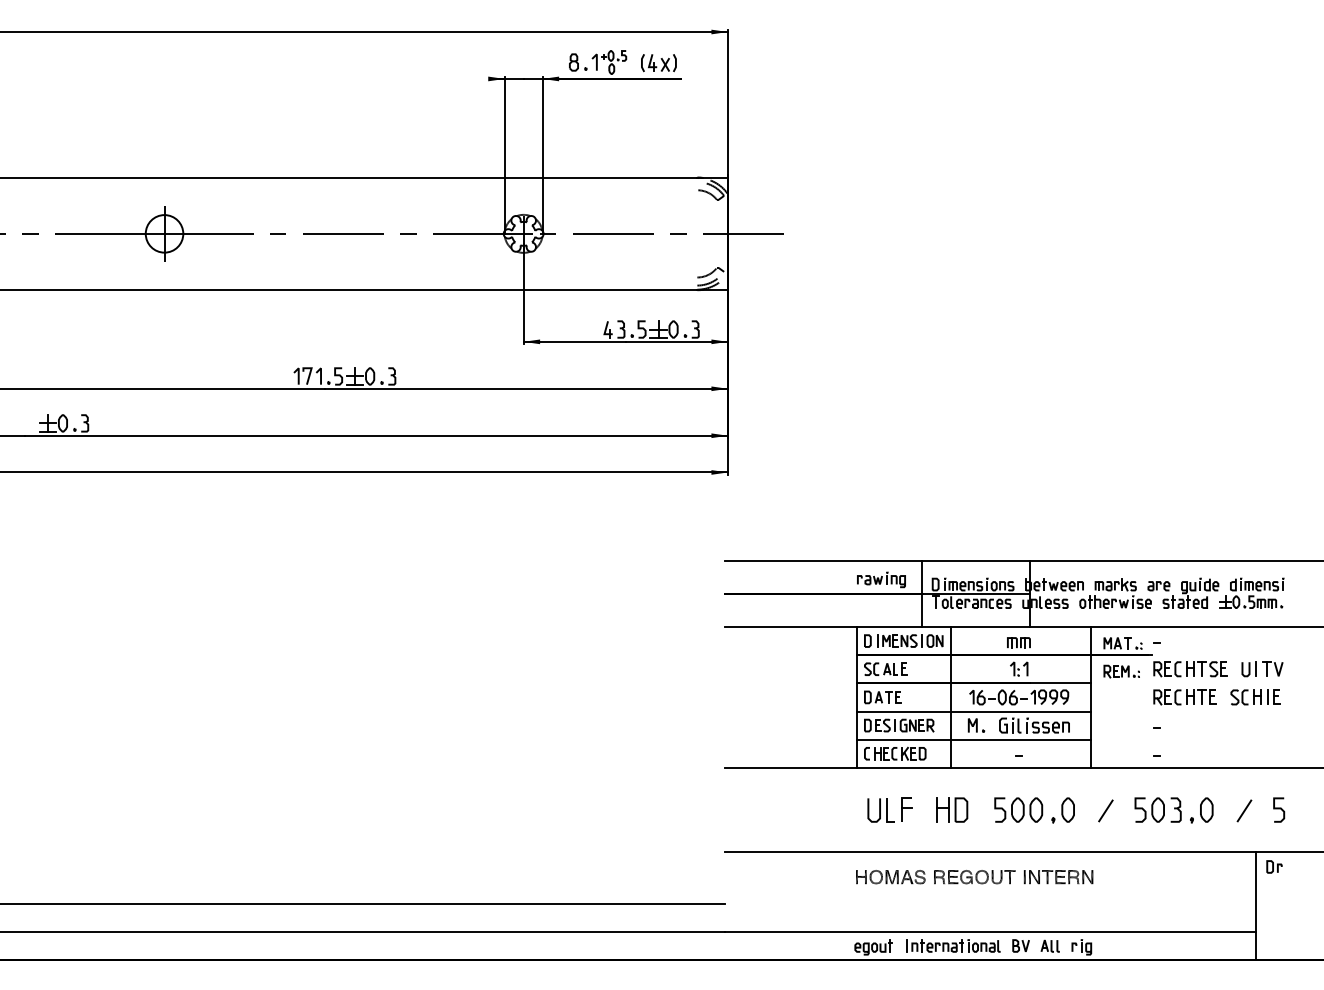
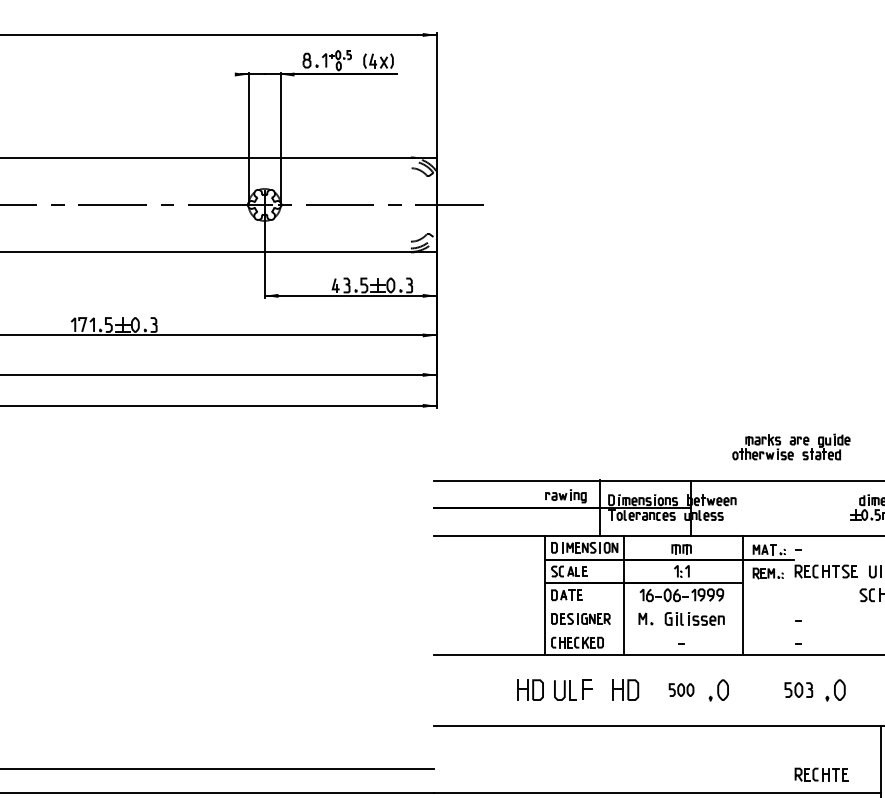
part: (1149, 592) -> (791, 446), moved
part: (1184, 697) -> (821, 774), moved
line: (973, 711) -> (643, 607), removed
line: (973, 739) -> (643, 630), removed
part: (839, 809) -> (530, 689), added
part: (1018, 809) -> (681, 689), size x0.6
part: (1157, 809) -> (798, 689), size x0.7
line: (1105, 810) -> (754, 690), removed
line: (1244, 810) -> (871, 690), removed
part: (974, 877) -> (644, 746), removed

